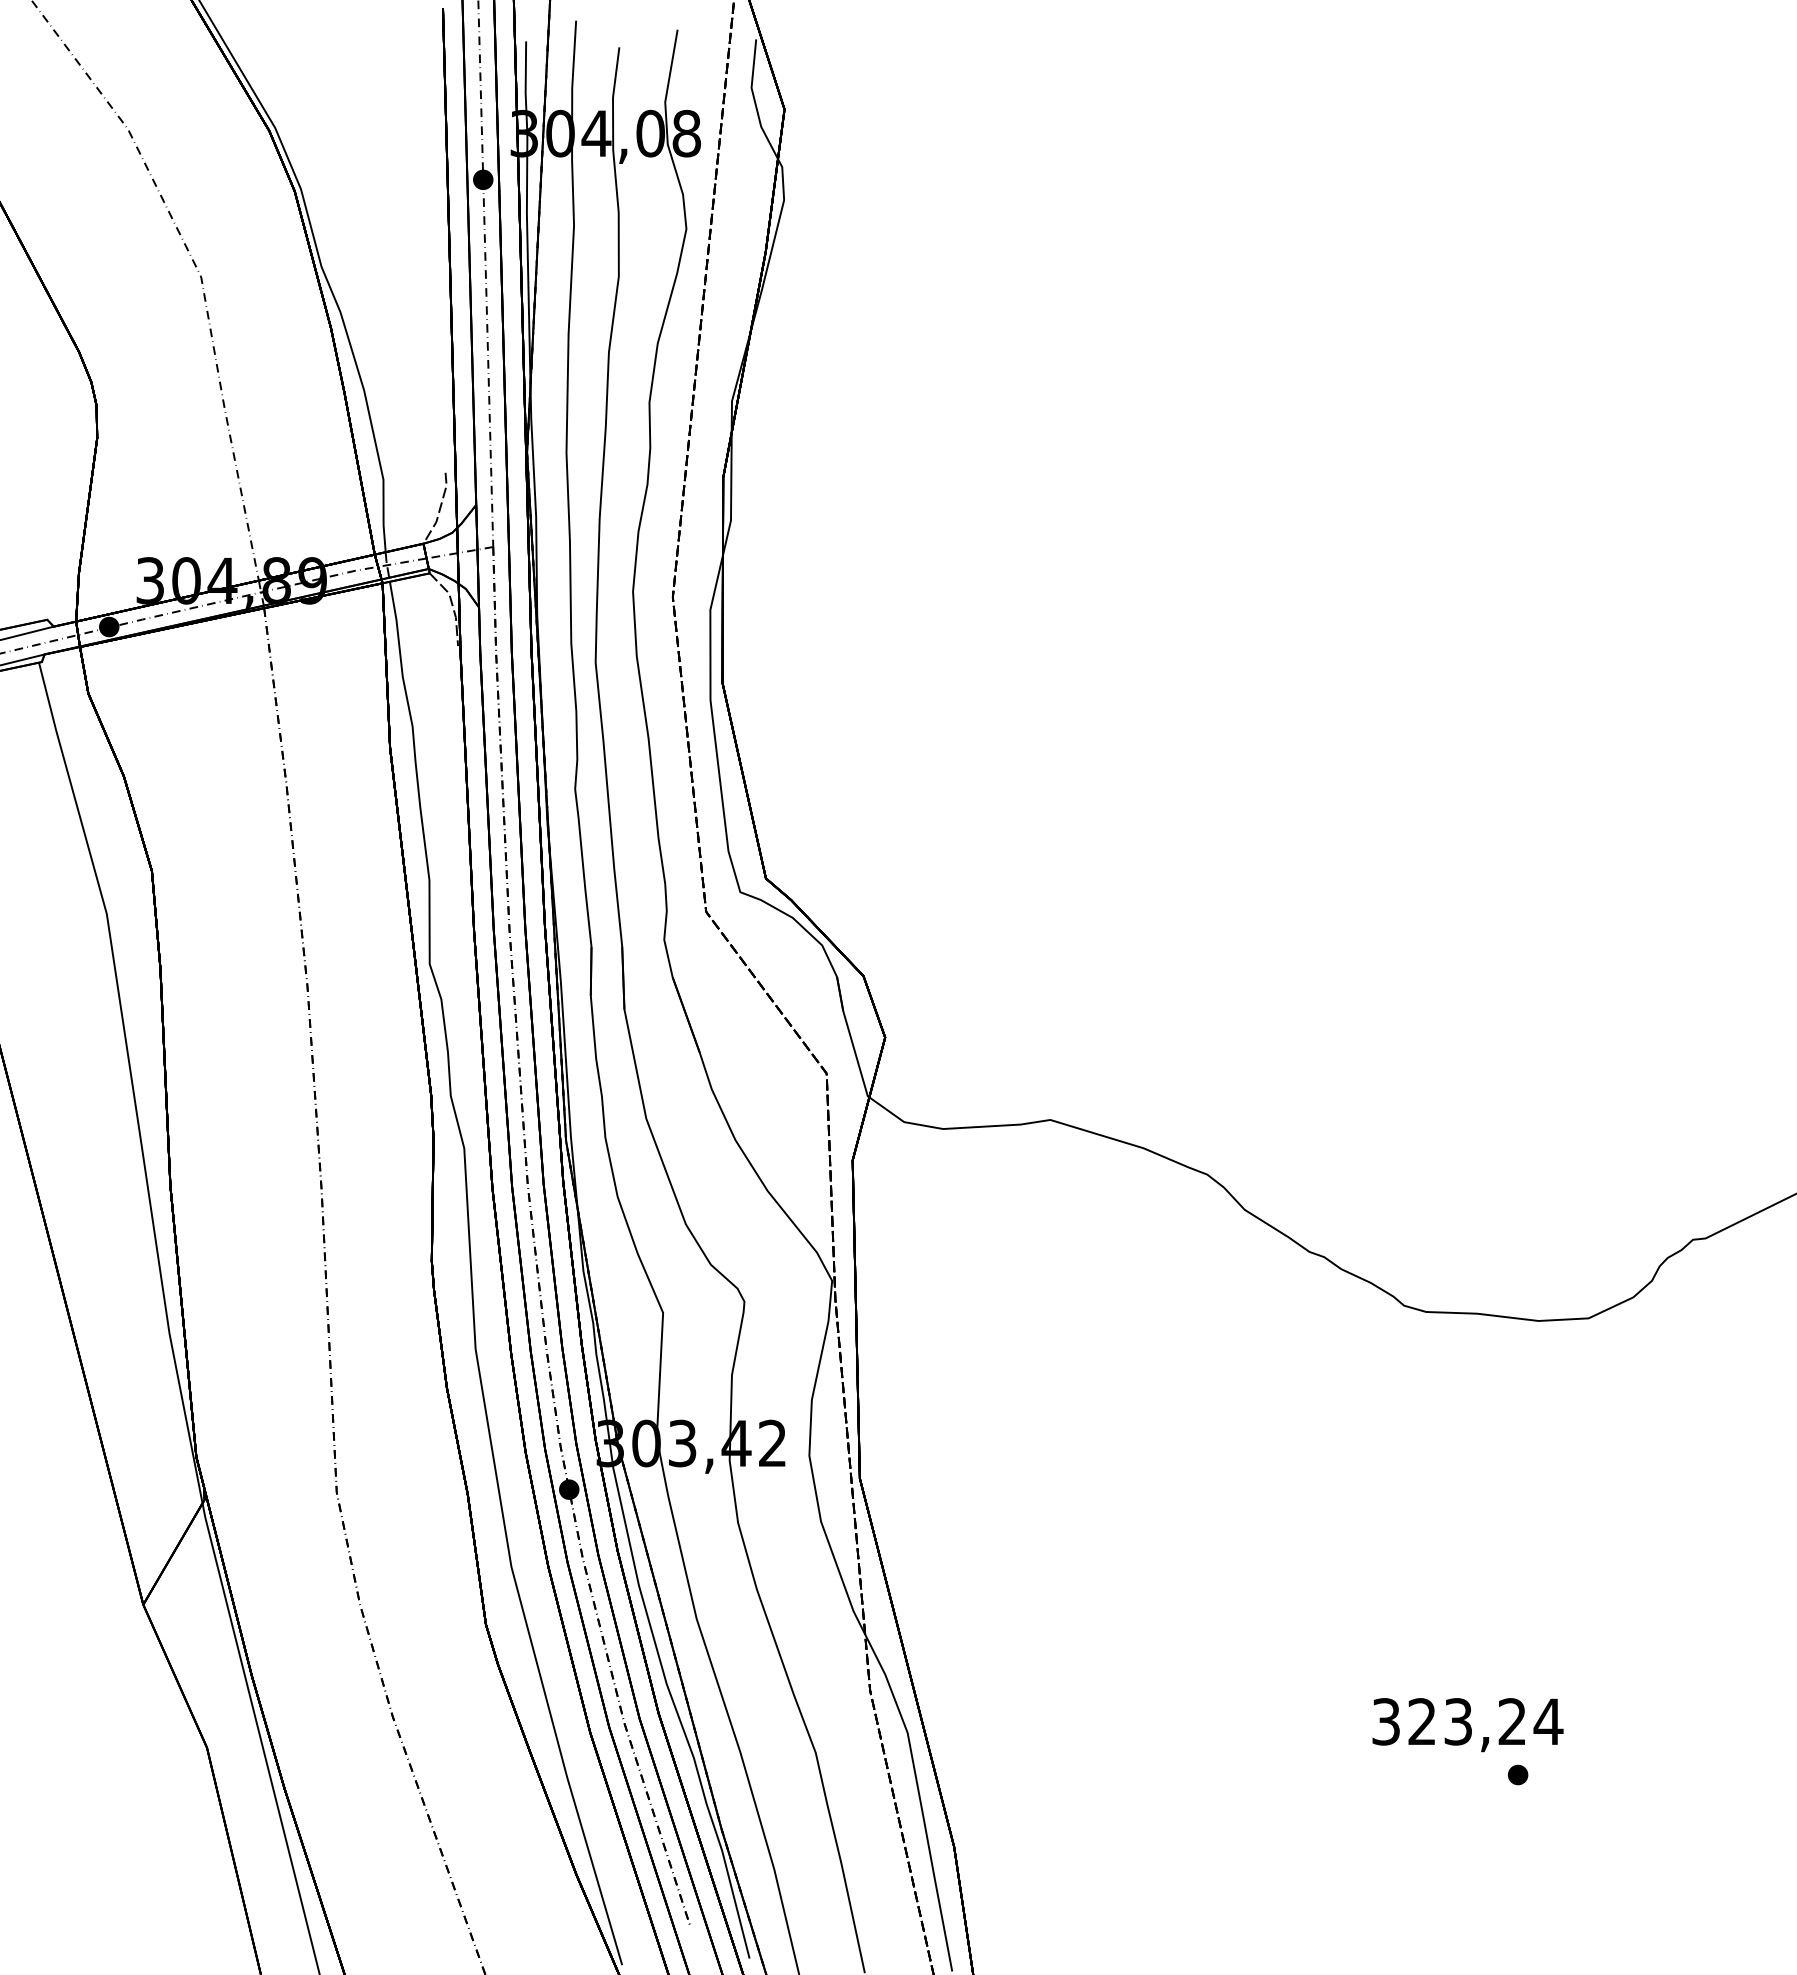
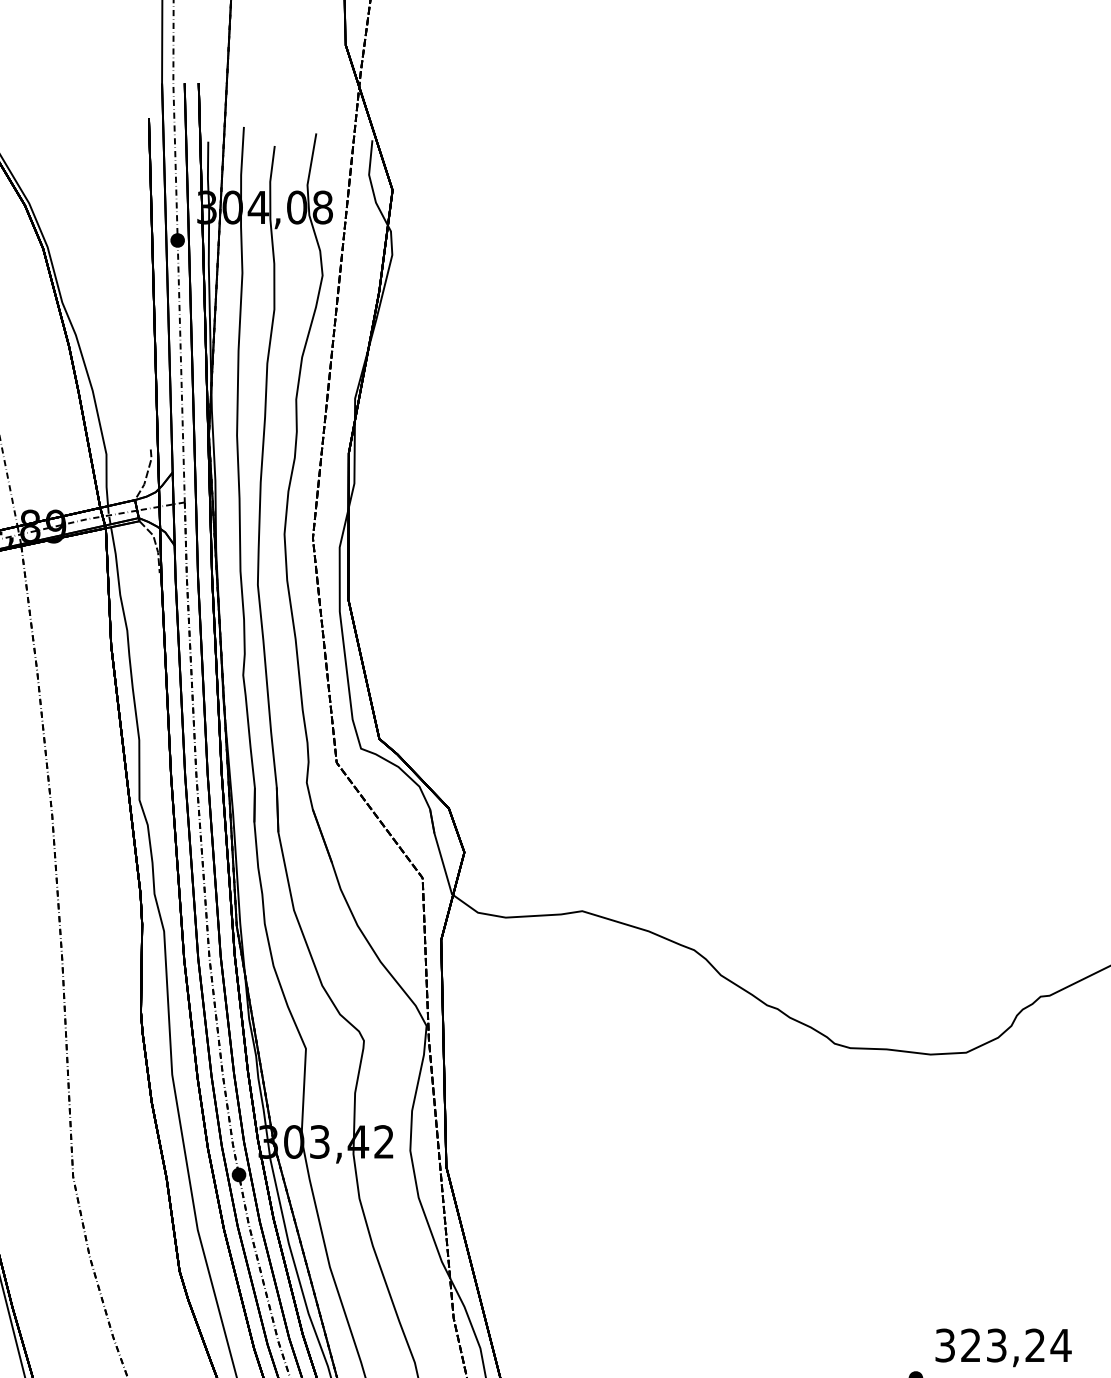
text: (1467, 1725) -> (1003, 1348), moved

